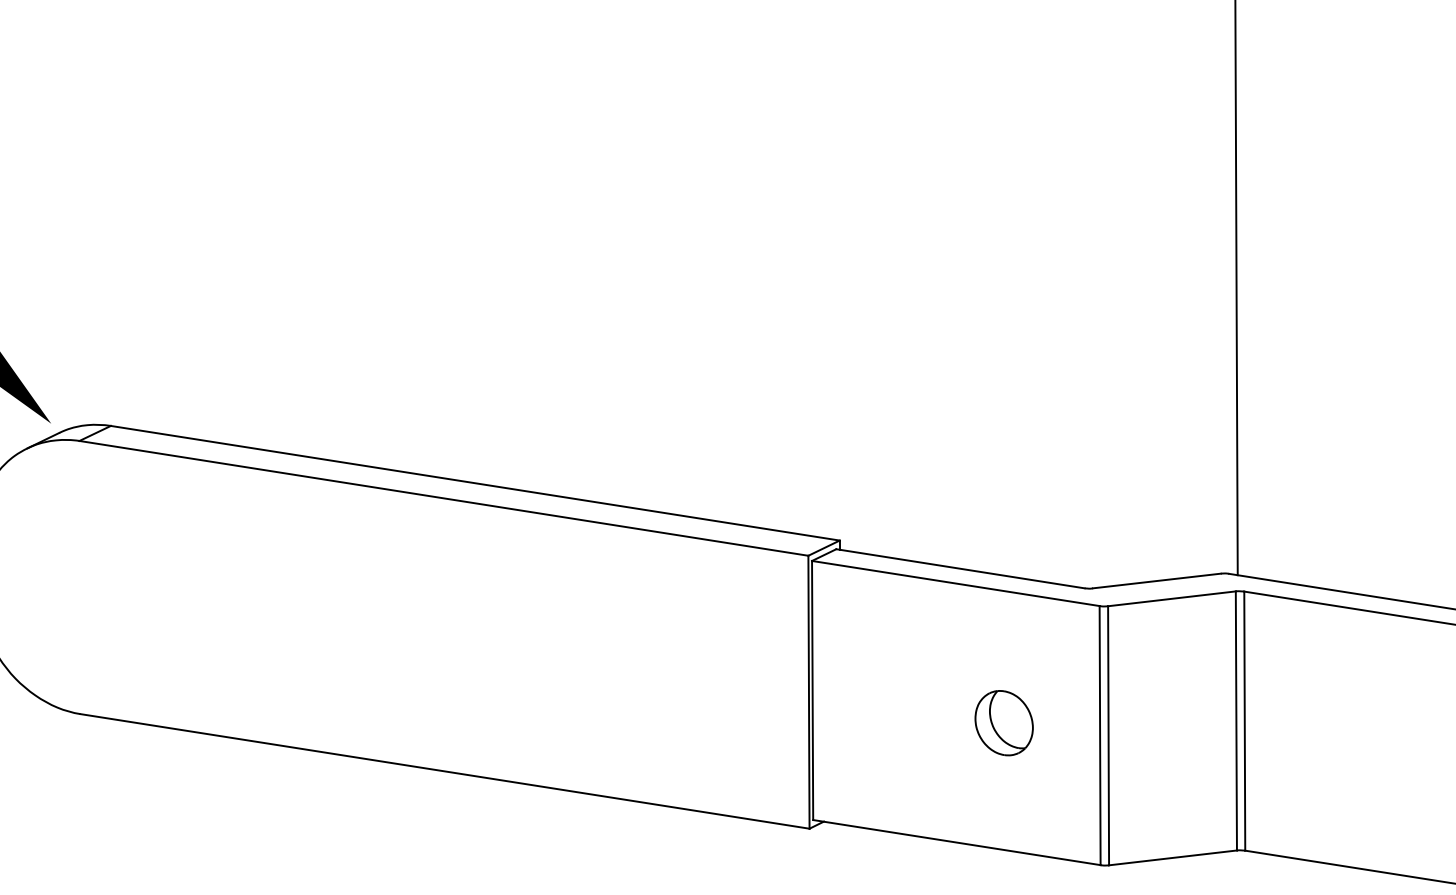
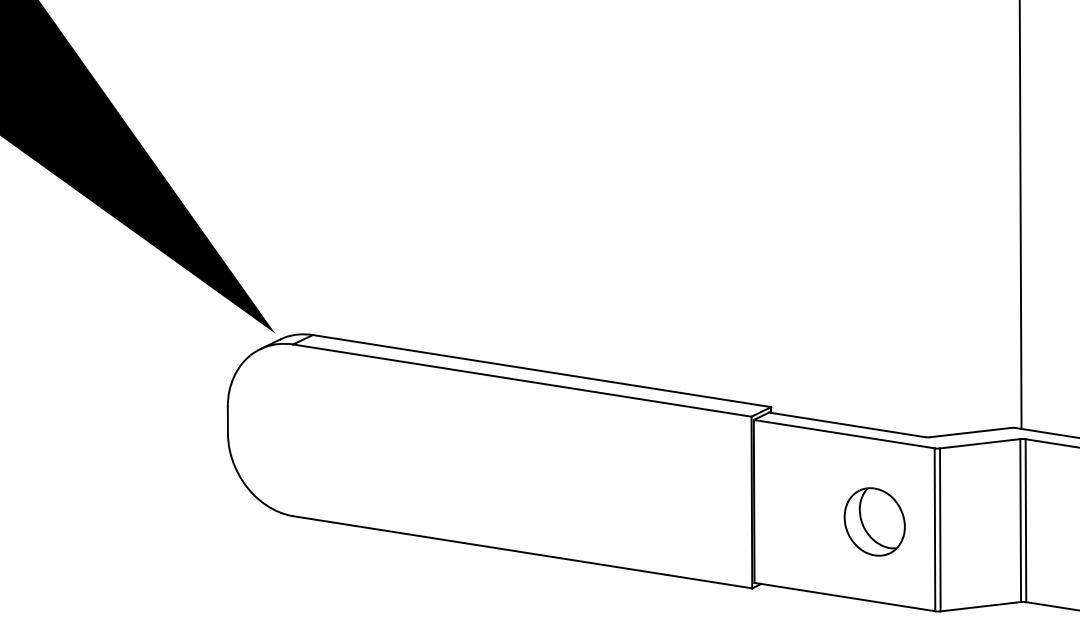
part: (1003, 722) -> (874, 521), size x1.67

